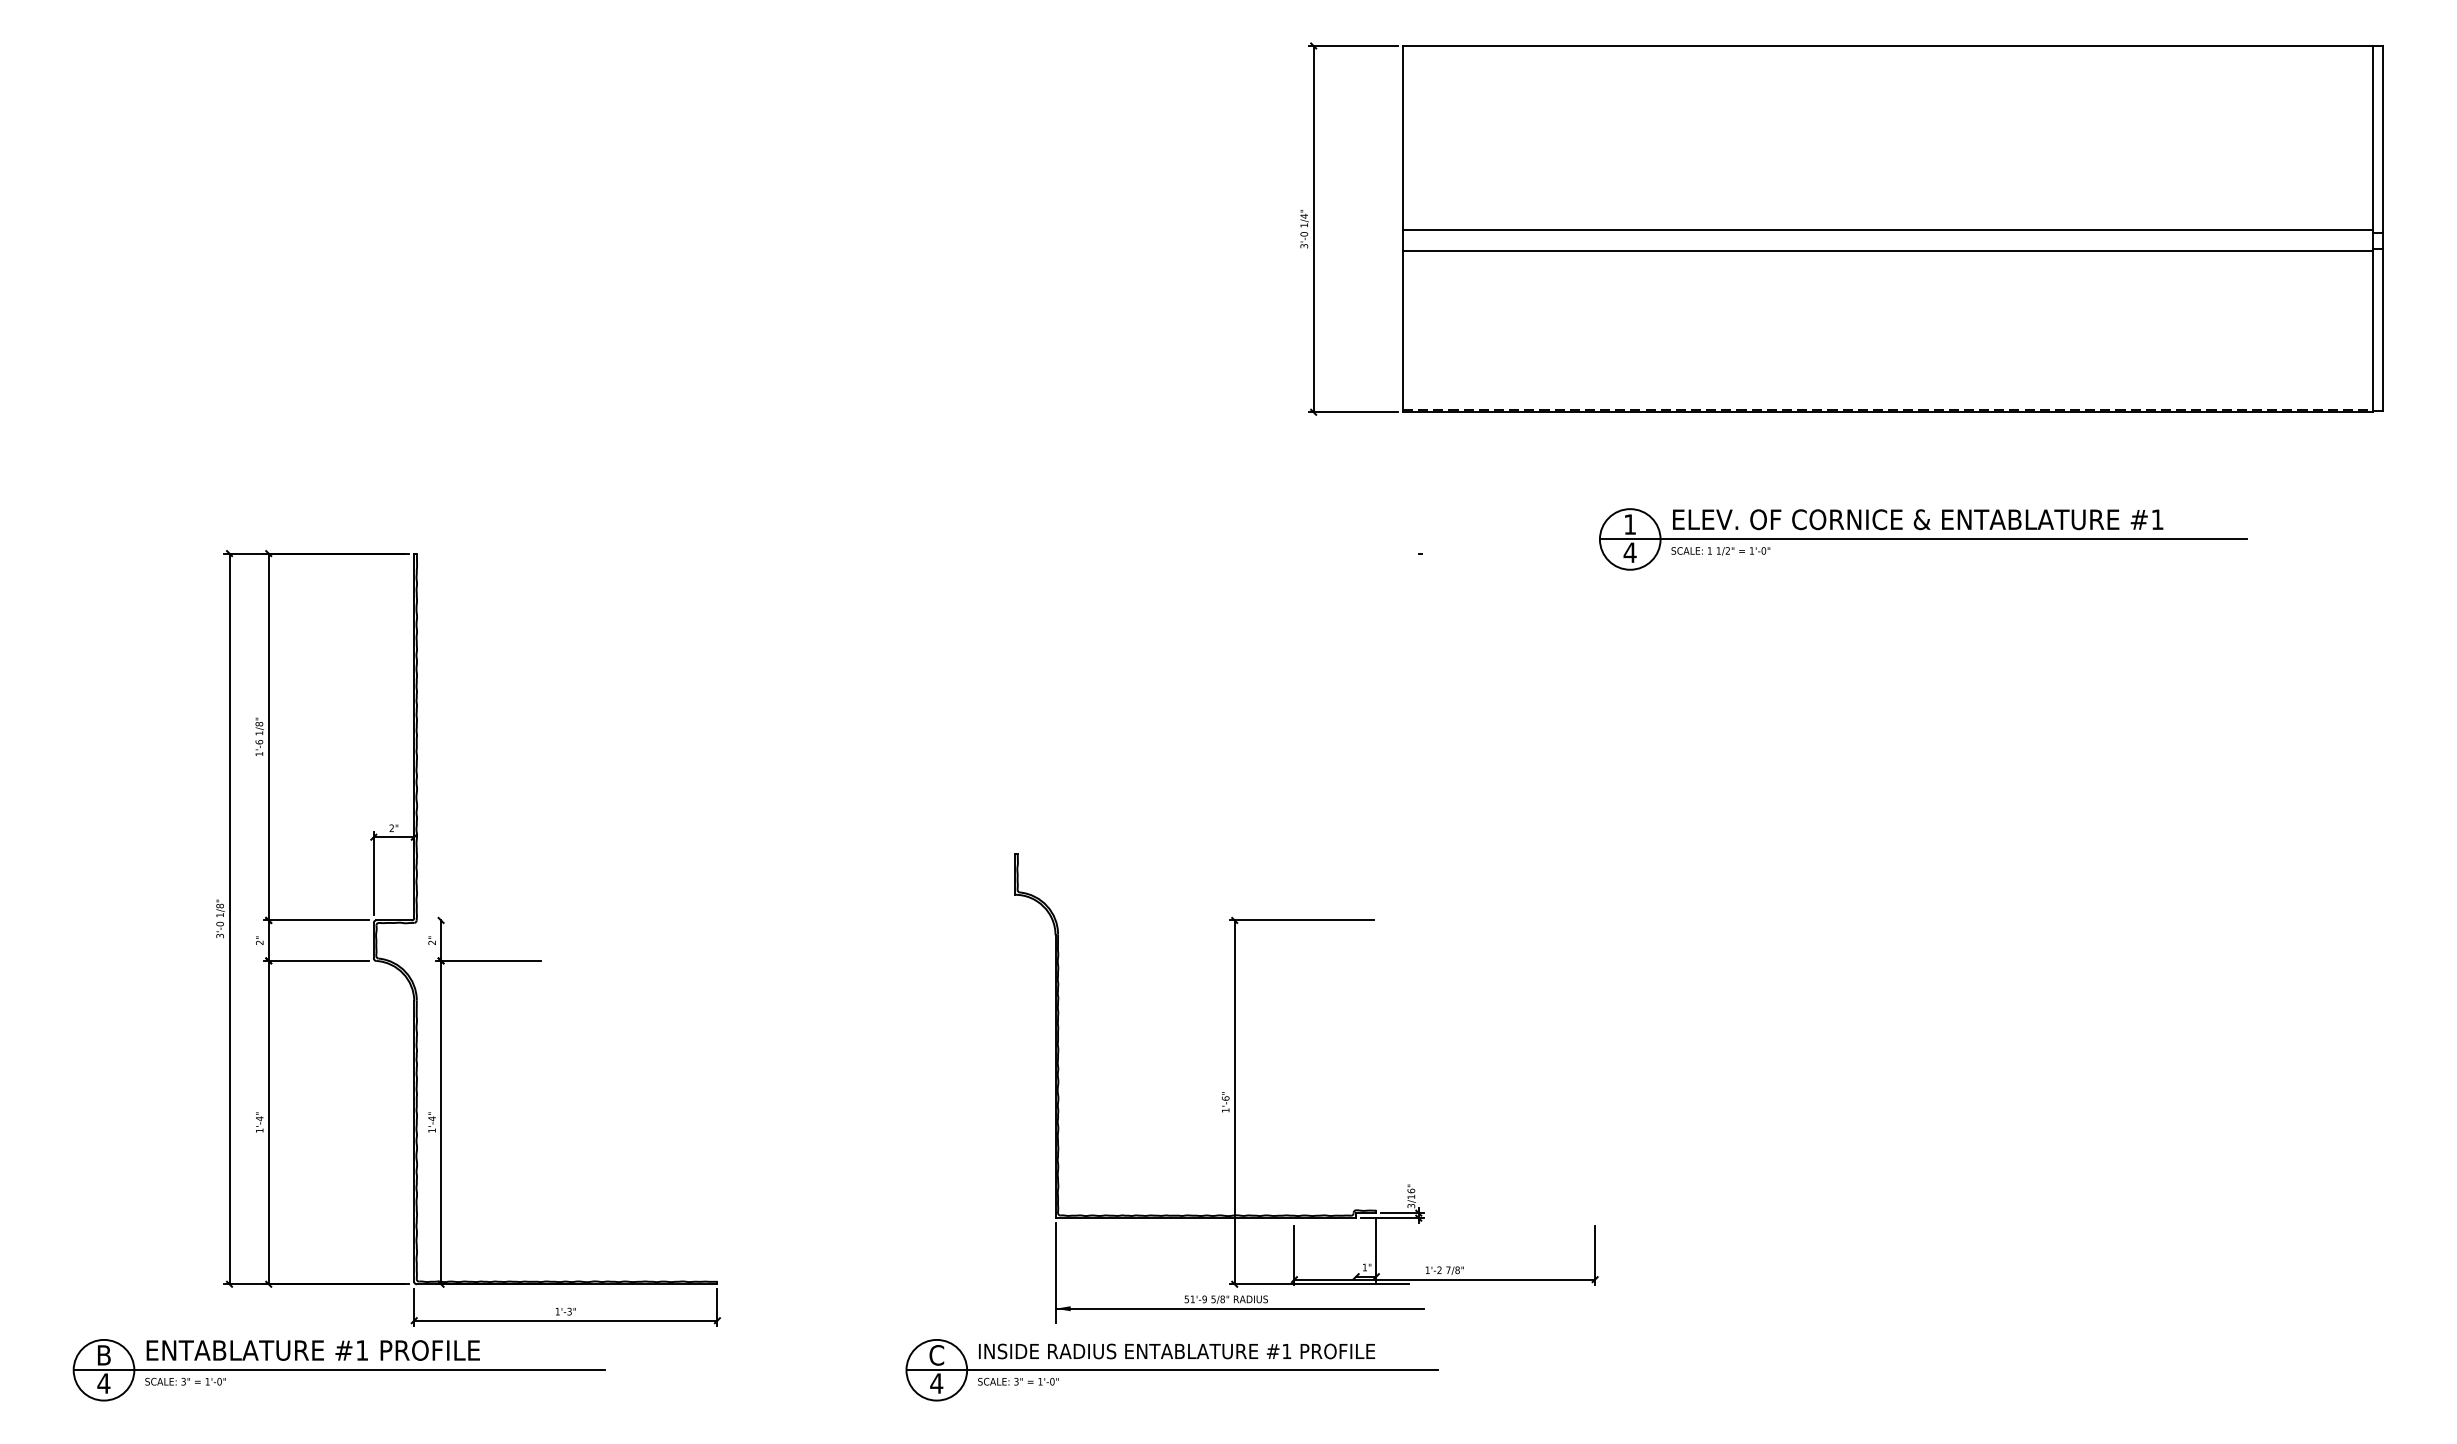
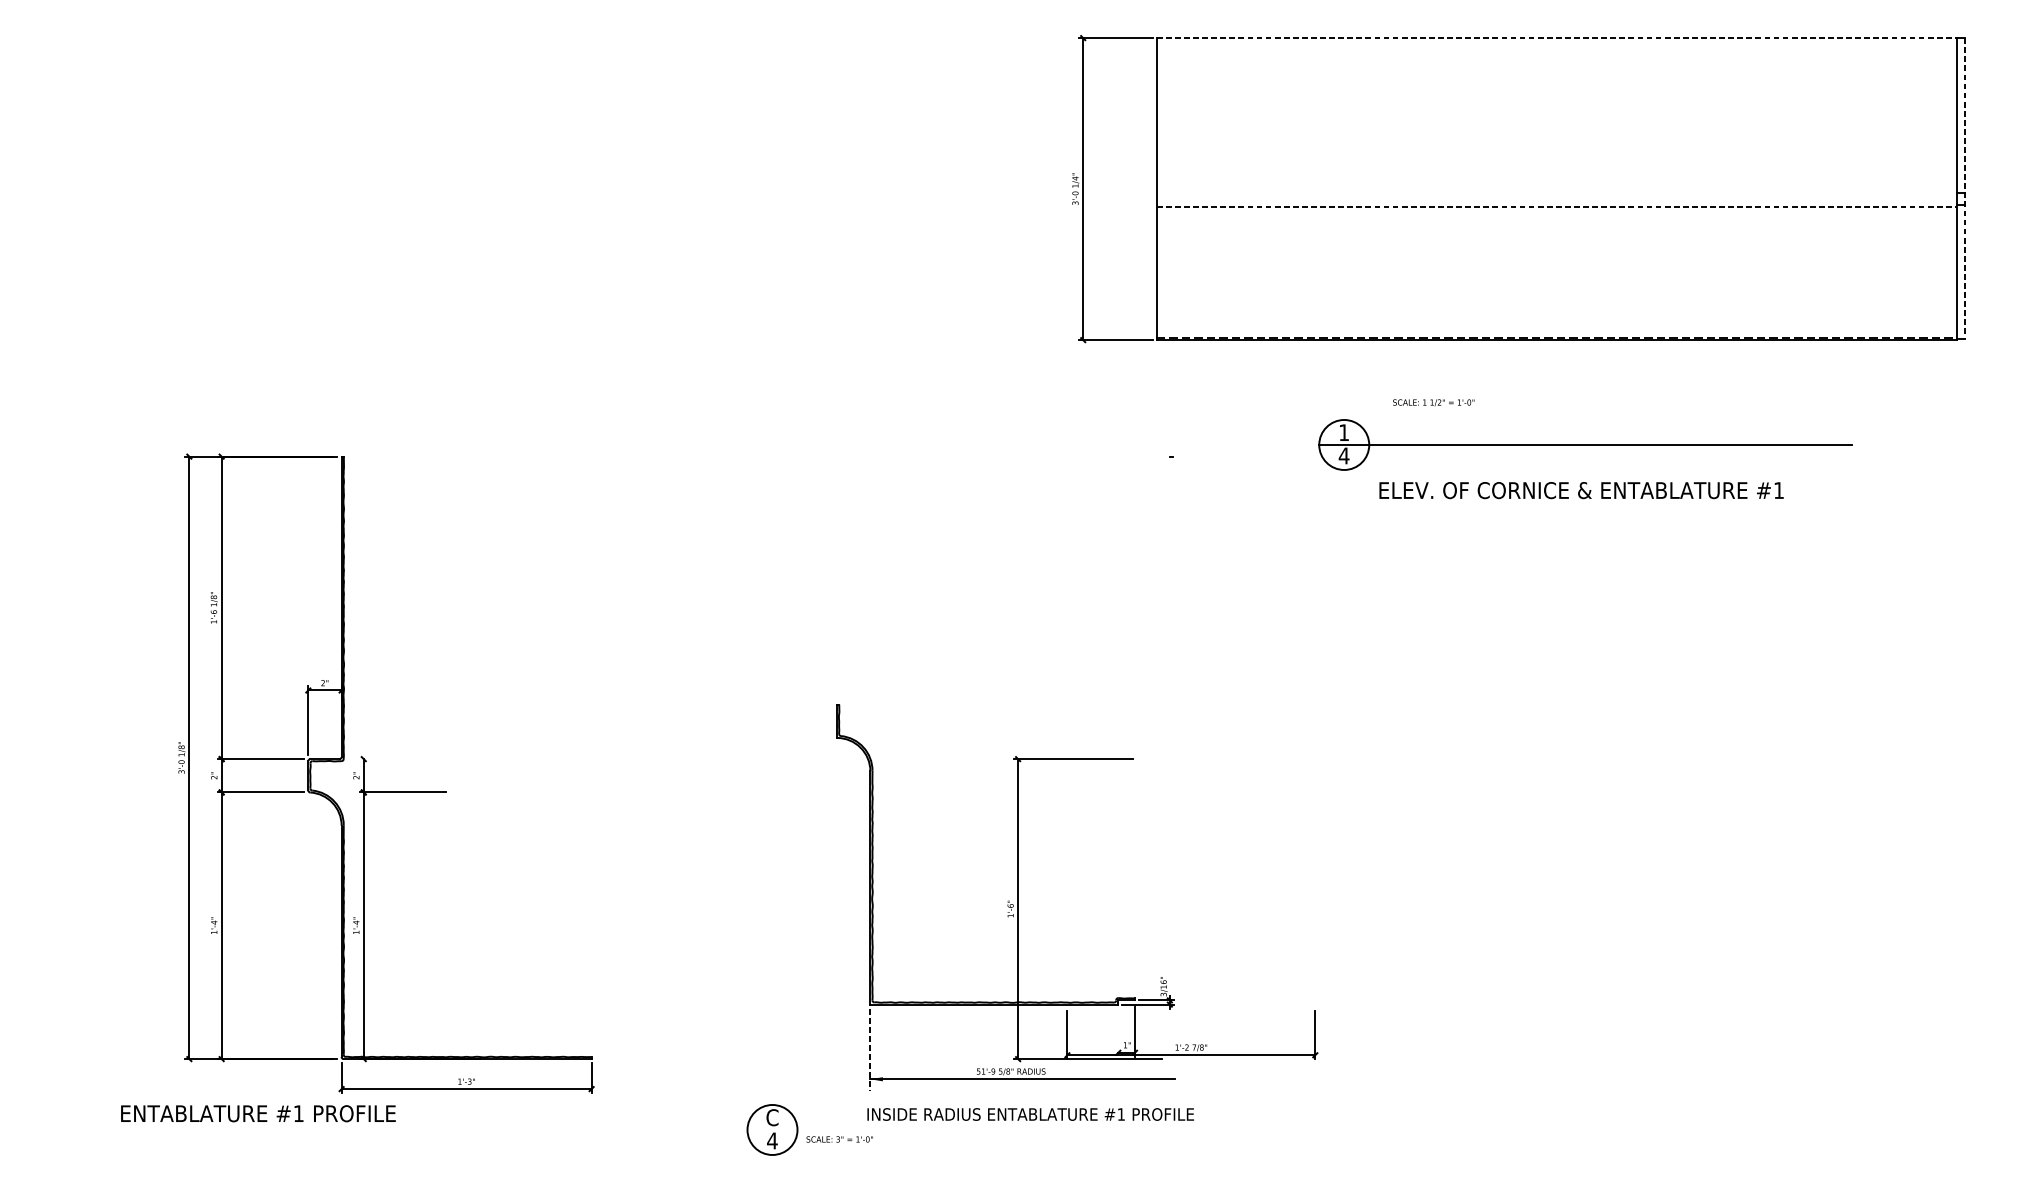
line: (1888, 45) -> (1557, 37), solid -> dashed
line: (2383, 229) -> (1965, 189), solid -> dashed
line: (1887, 230) -> (1556, 190), removed
line: (1888, 250) -> (1557, 206), solid -> dashed
text: (1918, 519) -> (1581, 490), moved
text: (1720, 551) -> (1433, 402), moved
line: (1055, 1273) -> (870, 1050), solid -> dashed
text: (1177, 1351) -> (1031, 1114), moved
part: (338, 1370) -> (279, 1130), removed
line: (1171, 1370) -> (966, 1130), removed

